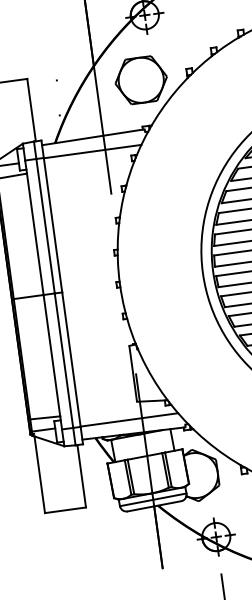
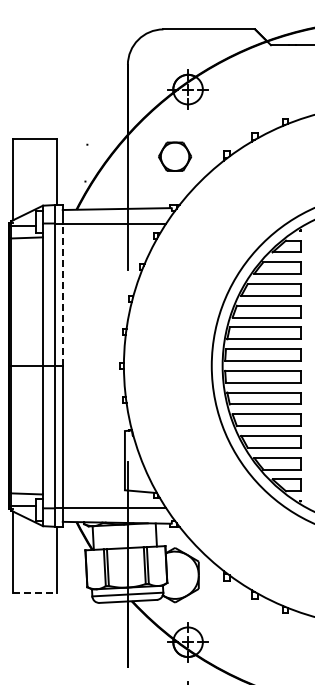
part: (140, 80) -> (174, 156), size x0.6
line: (52, 225) -> (62, 294), solid -> dashed
line: (65, 509) -> (35, 592), solid -> dashed

